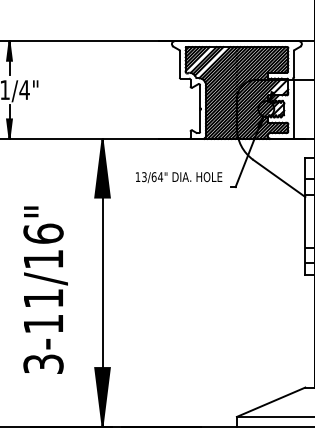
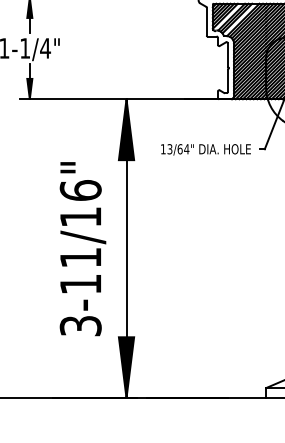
text: (179, 177) -> (206, 149), moved
text: (45, 289) -> (82, 248), moved

